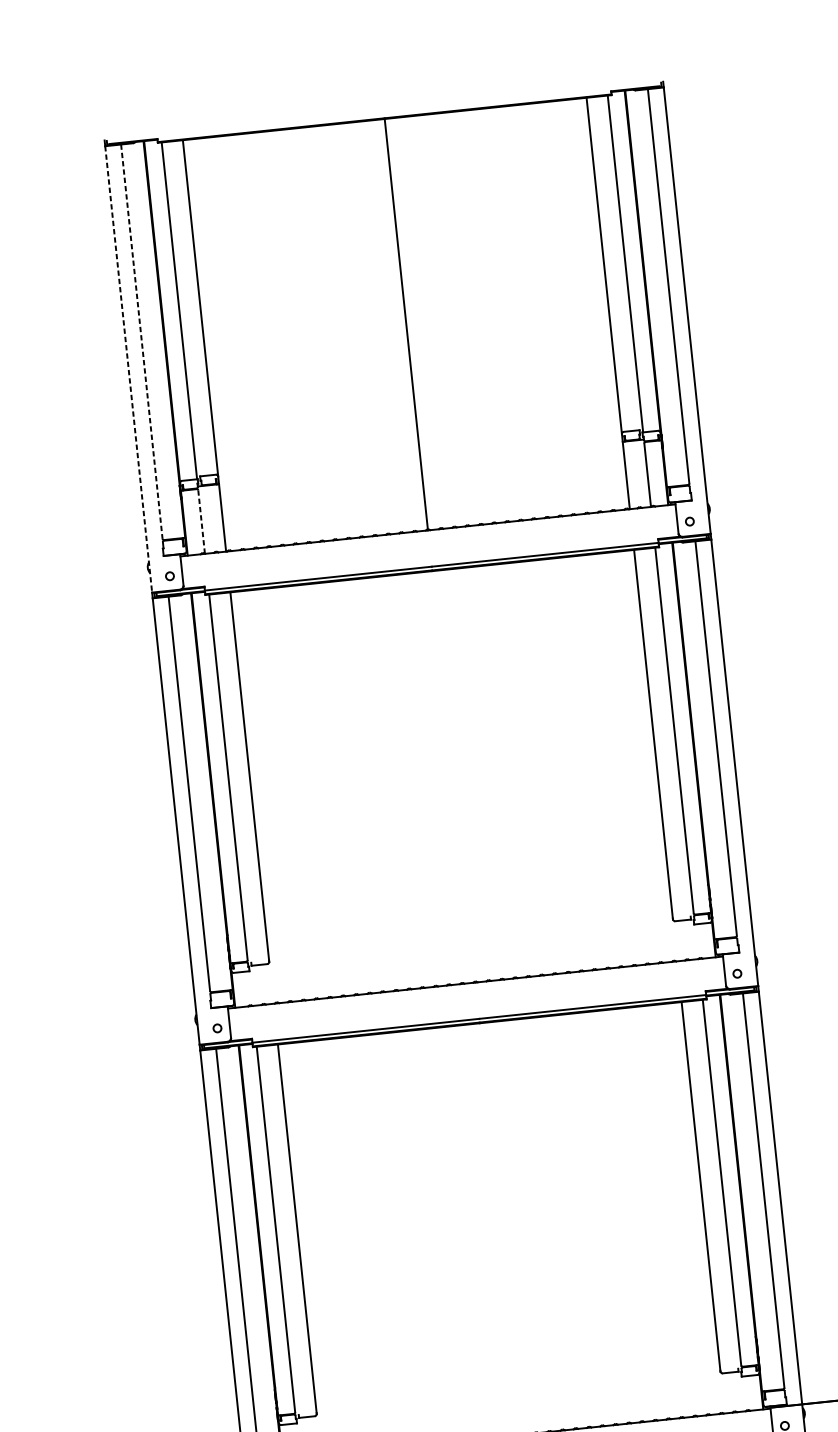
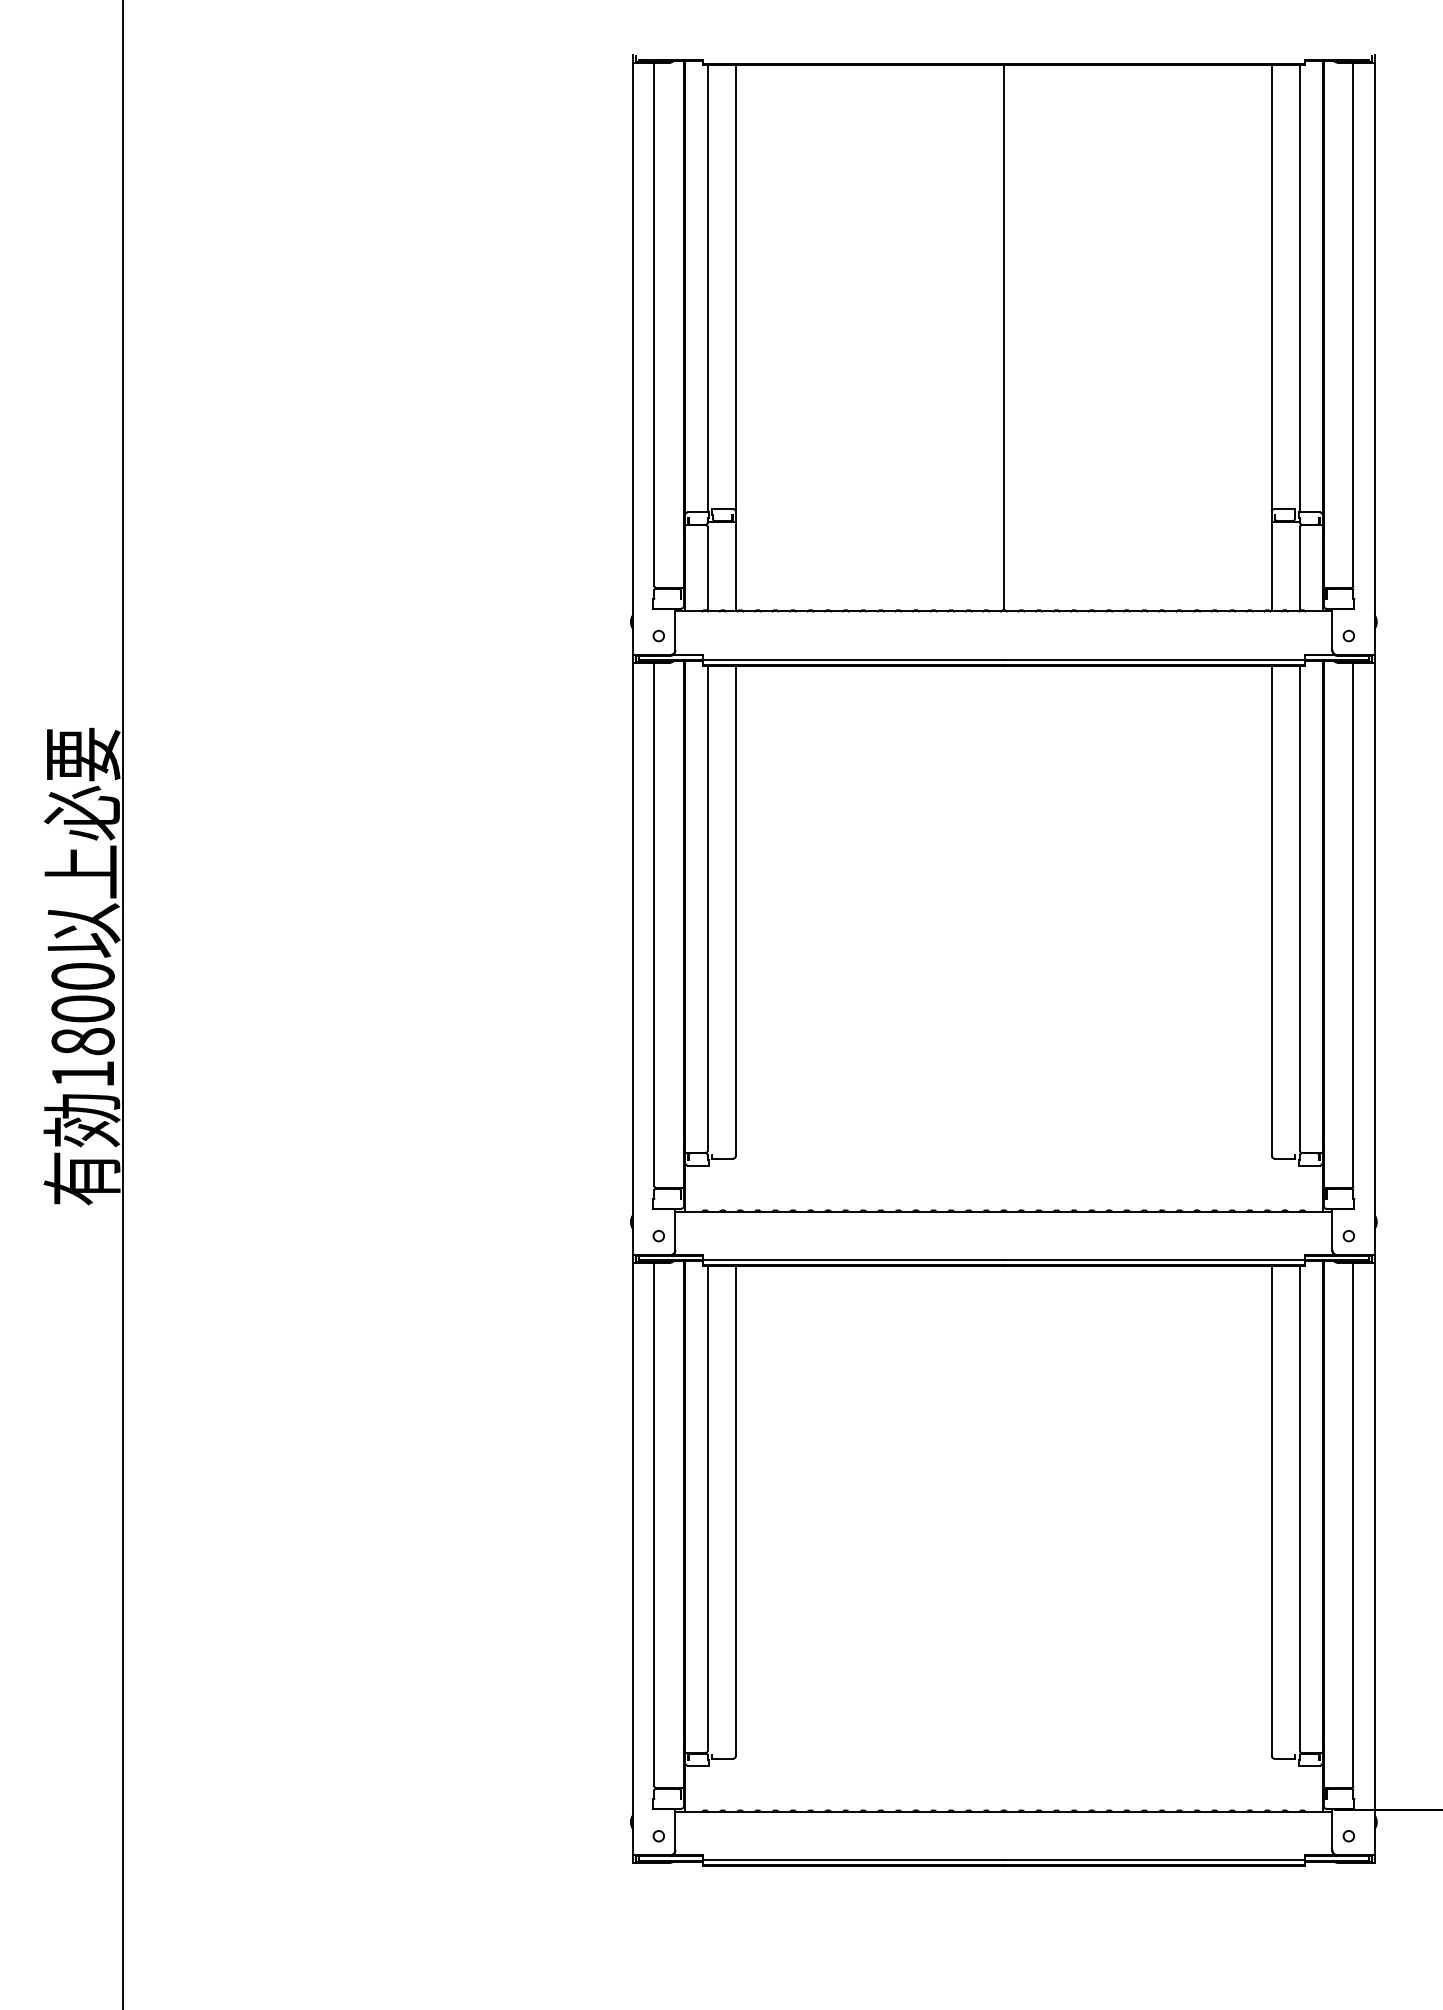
line: (142, 341) -> (654, 324), dashed -> solid
line: (128, 369) -> (633, 359), dashed -> solid
line: (201, 521) -> (707, 568), dashed -> solid

